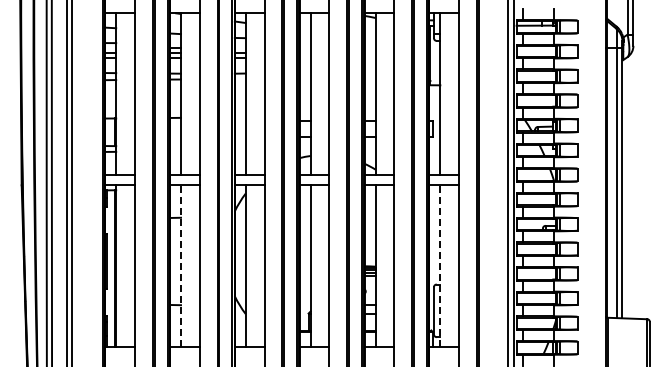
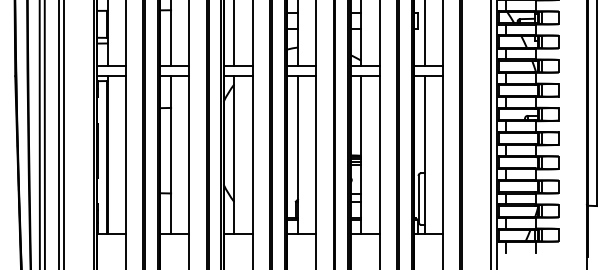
line: (181, 265) -> (171, 154), dashed -> solid
line: (440, 265) -> (424, 154), dashed -> solid

